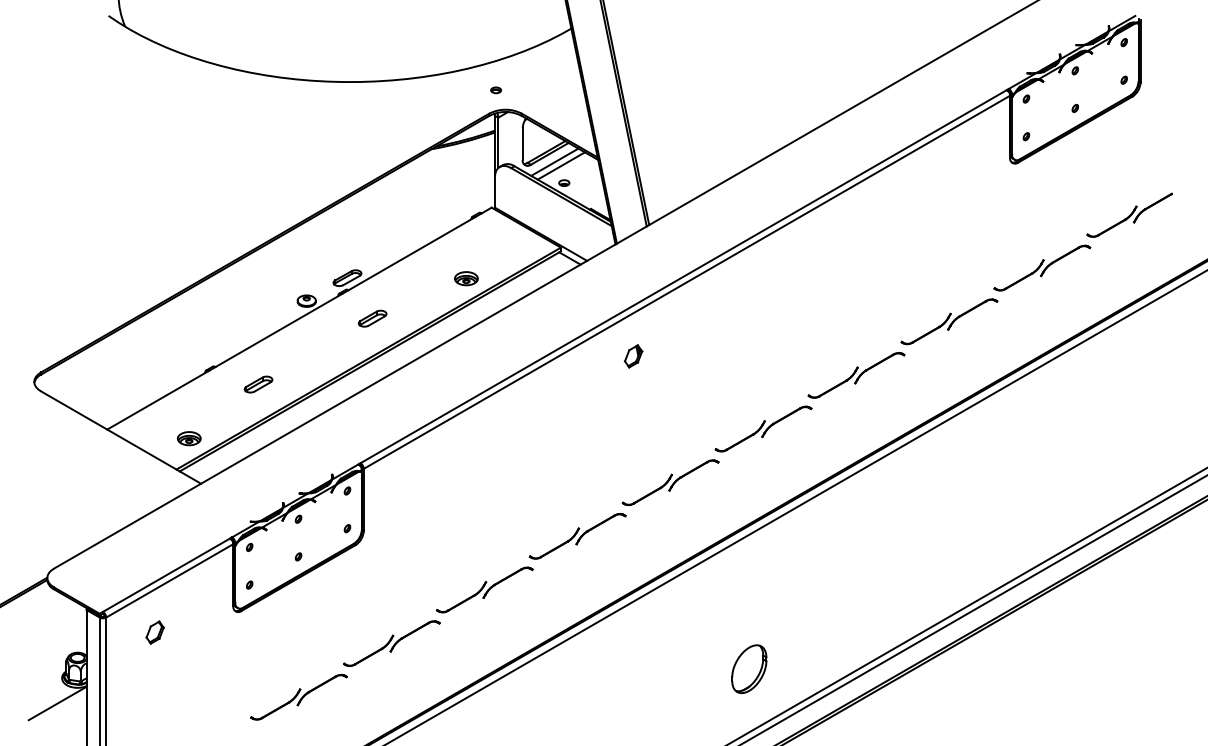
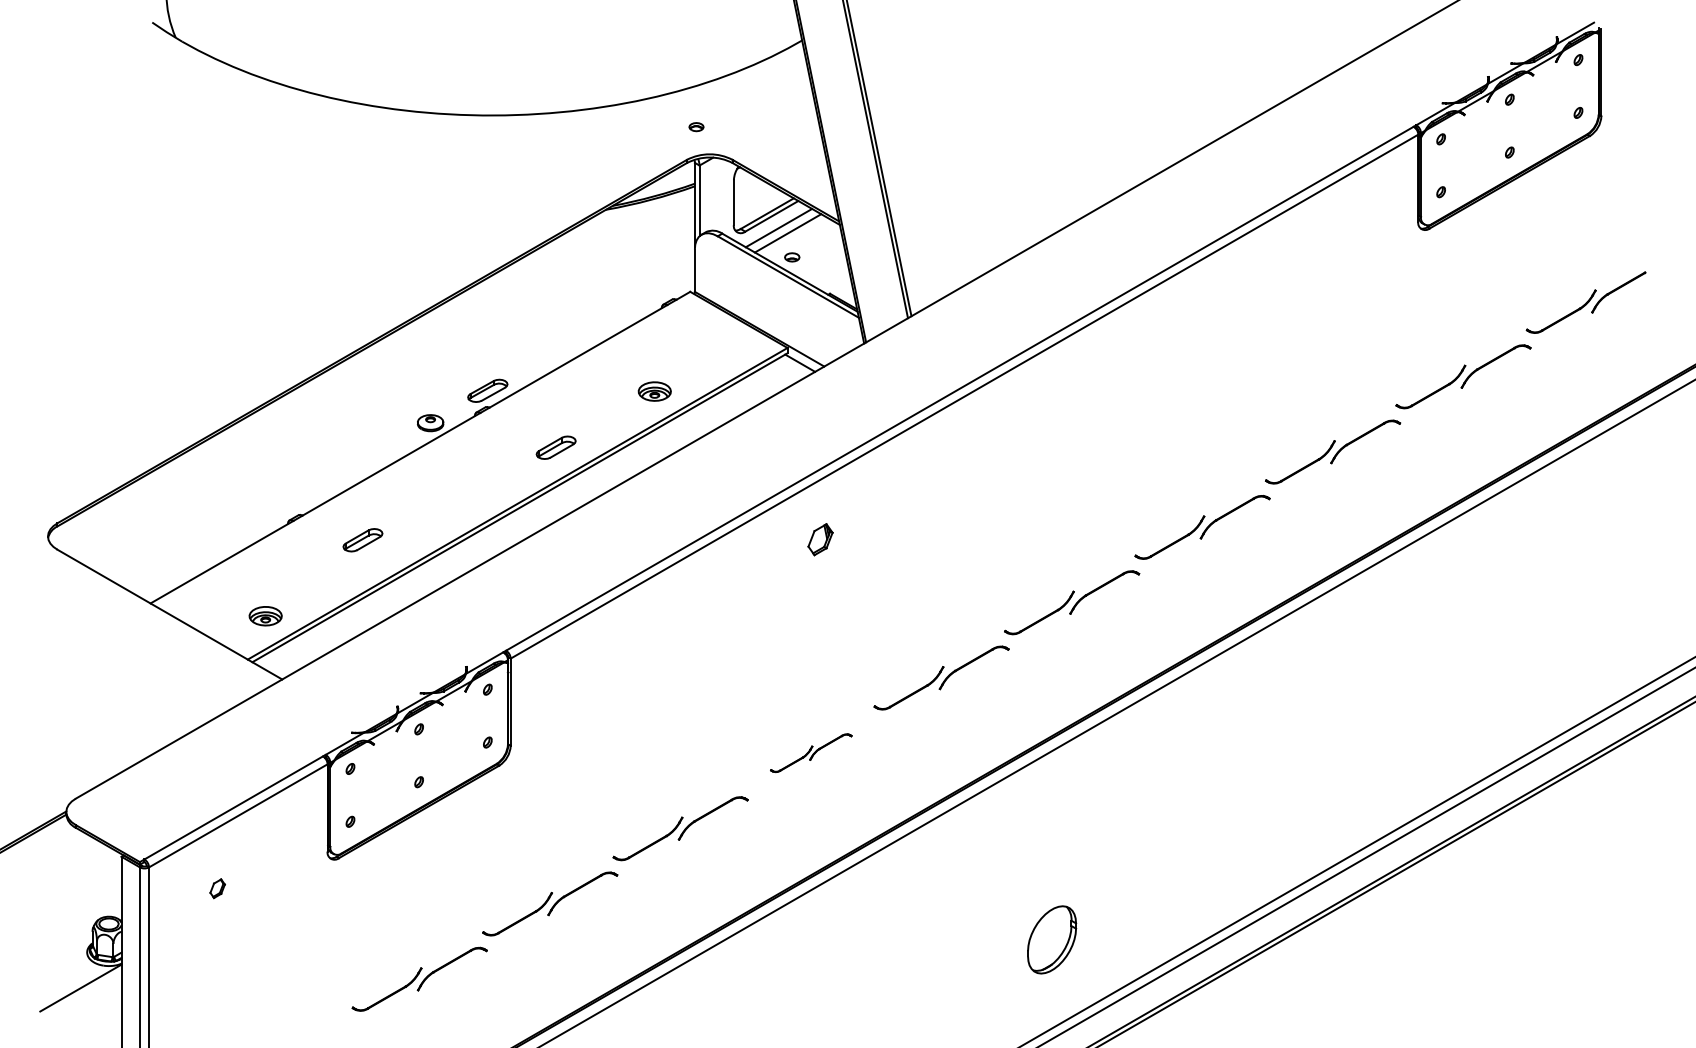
part: (372, 318) -> (555, 447), moved
part: (633, 356) -> (820, 539), moved
part: (578, 535) -> (811, 752), size x0.6
part: (154, 632) -> (217, 888), size x0.6

